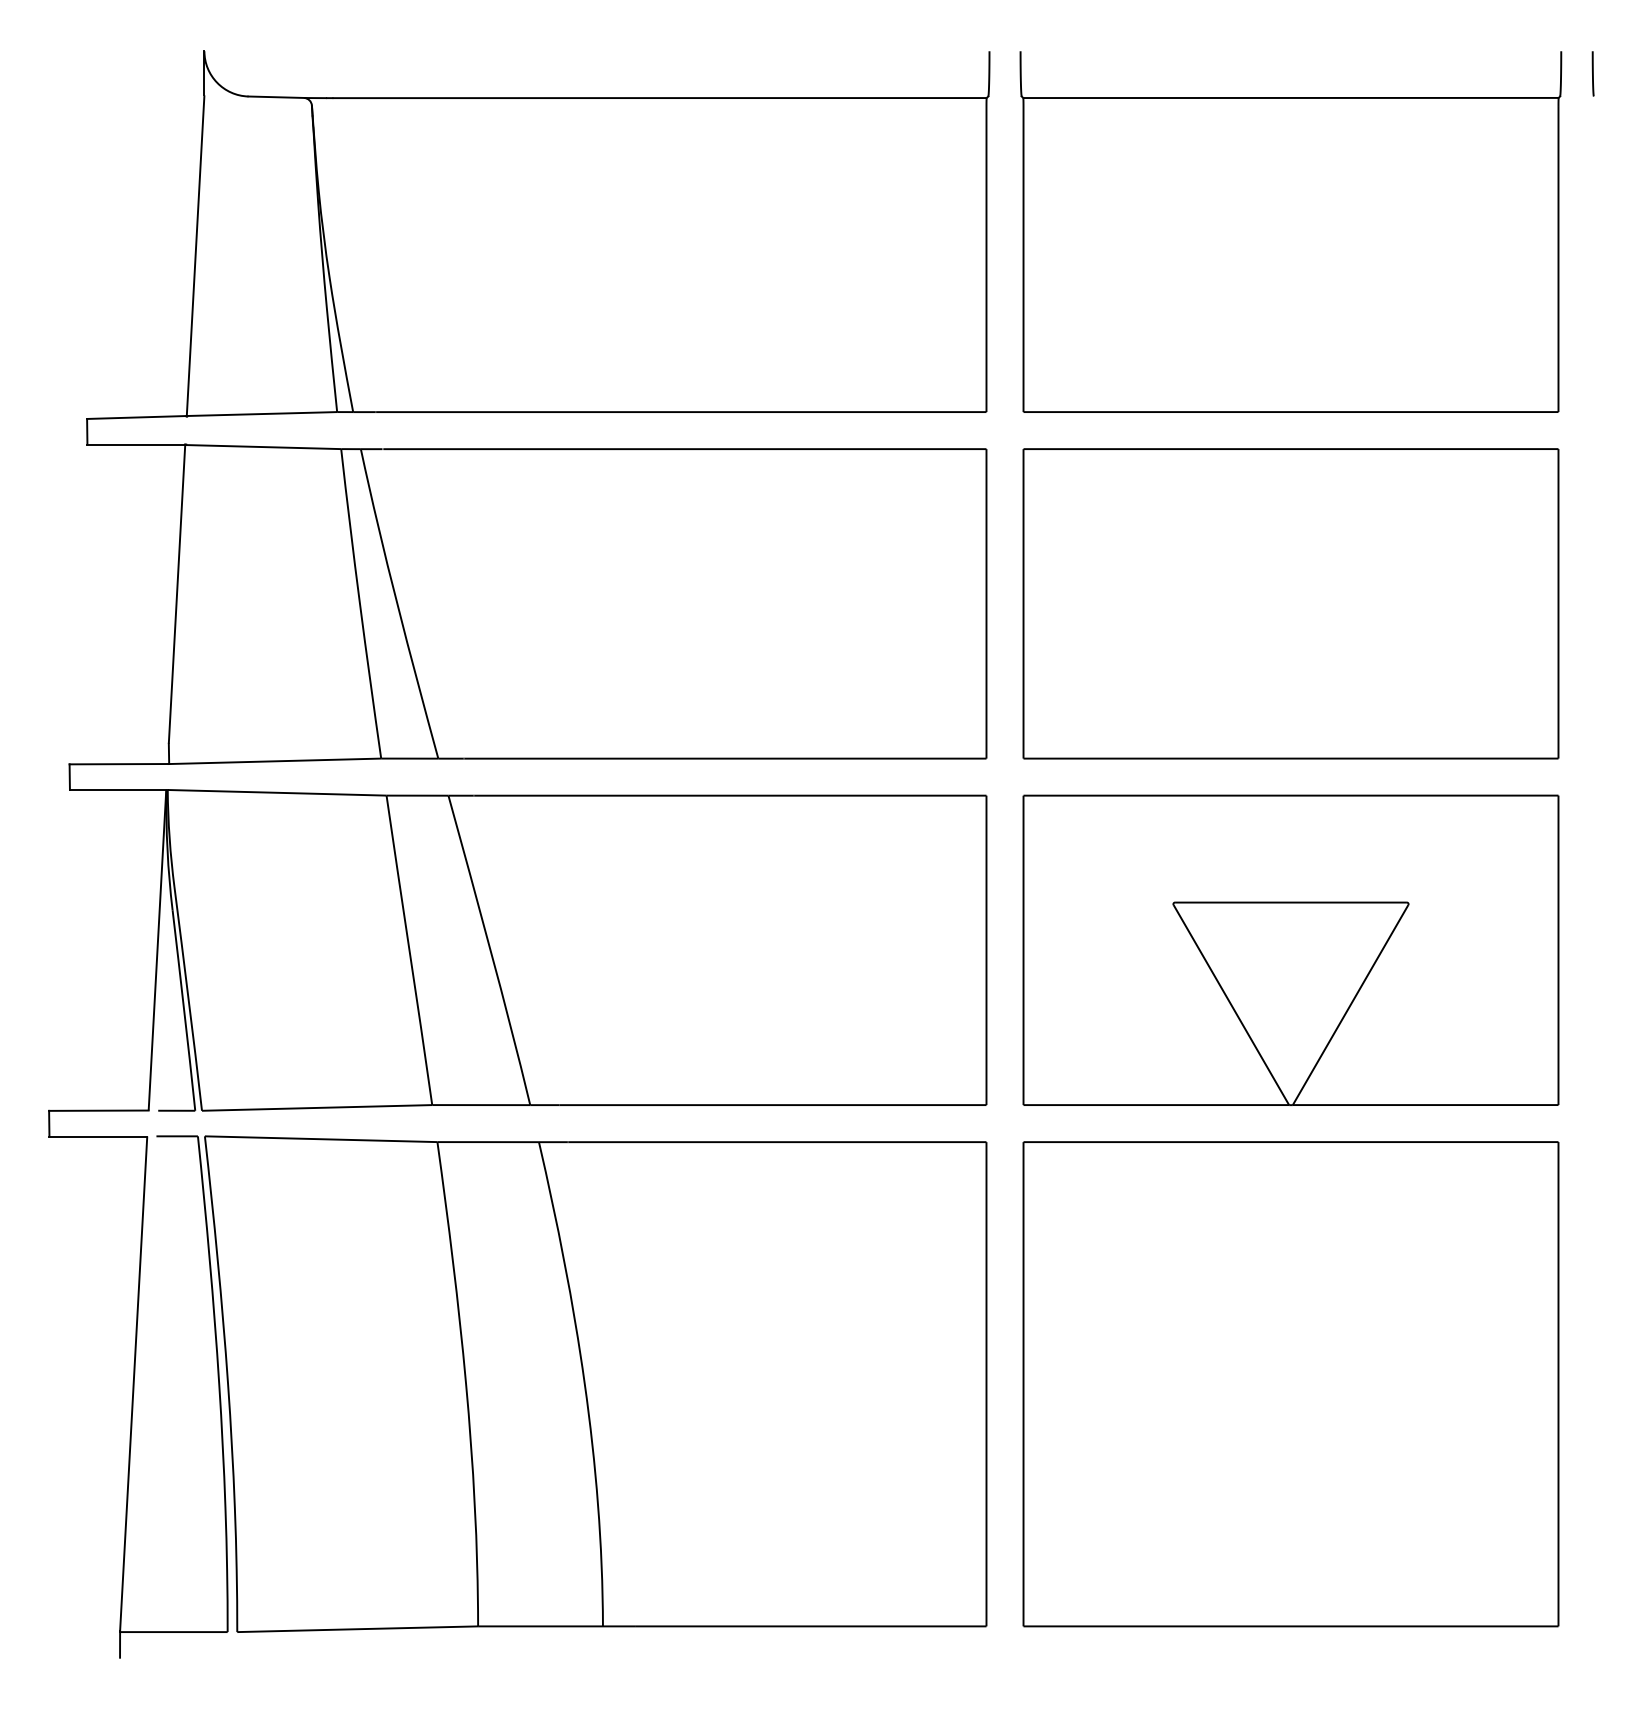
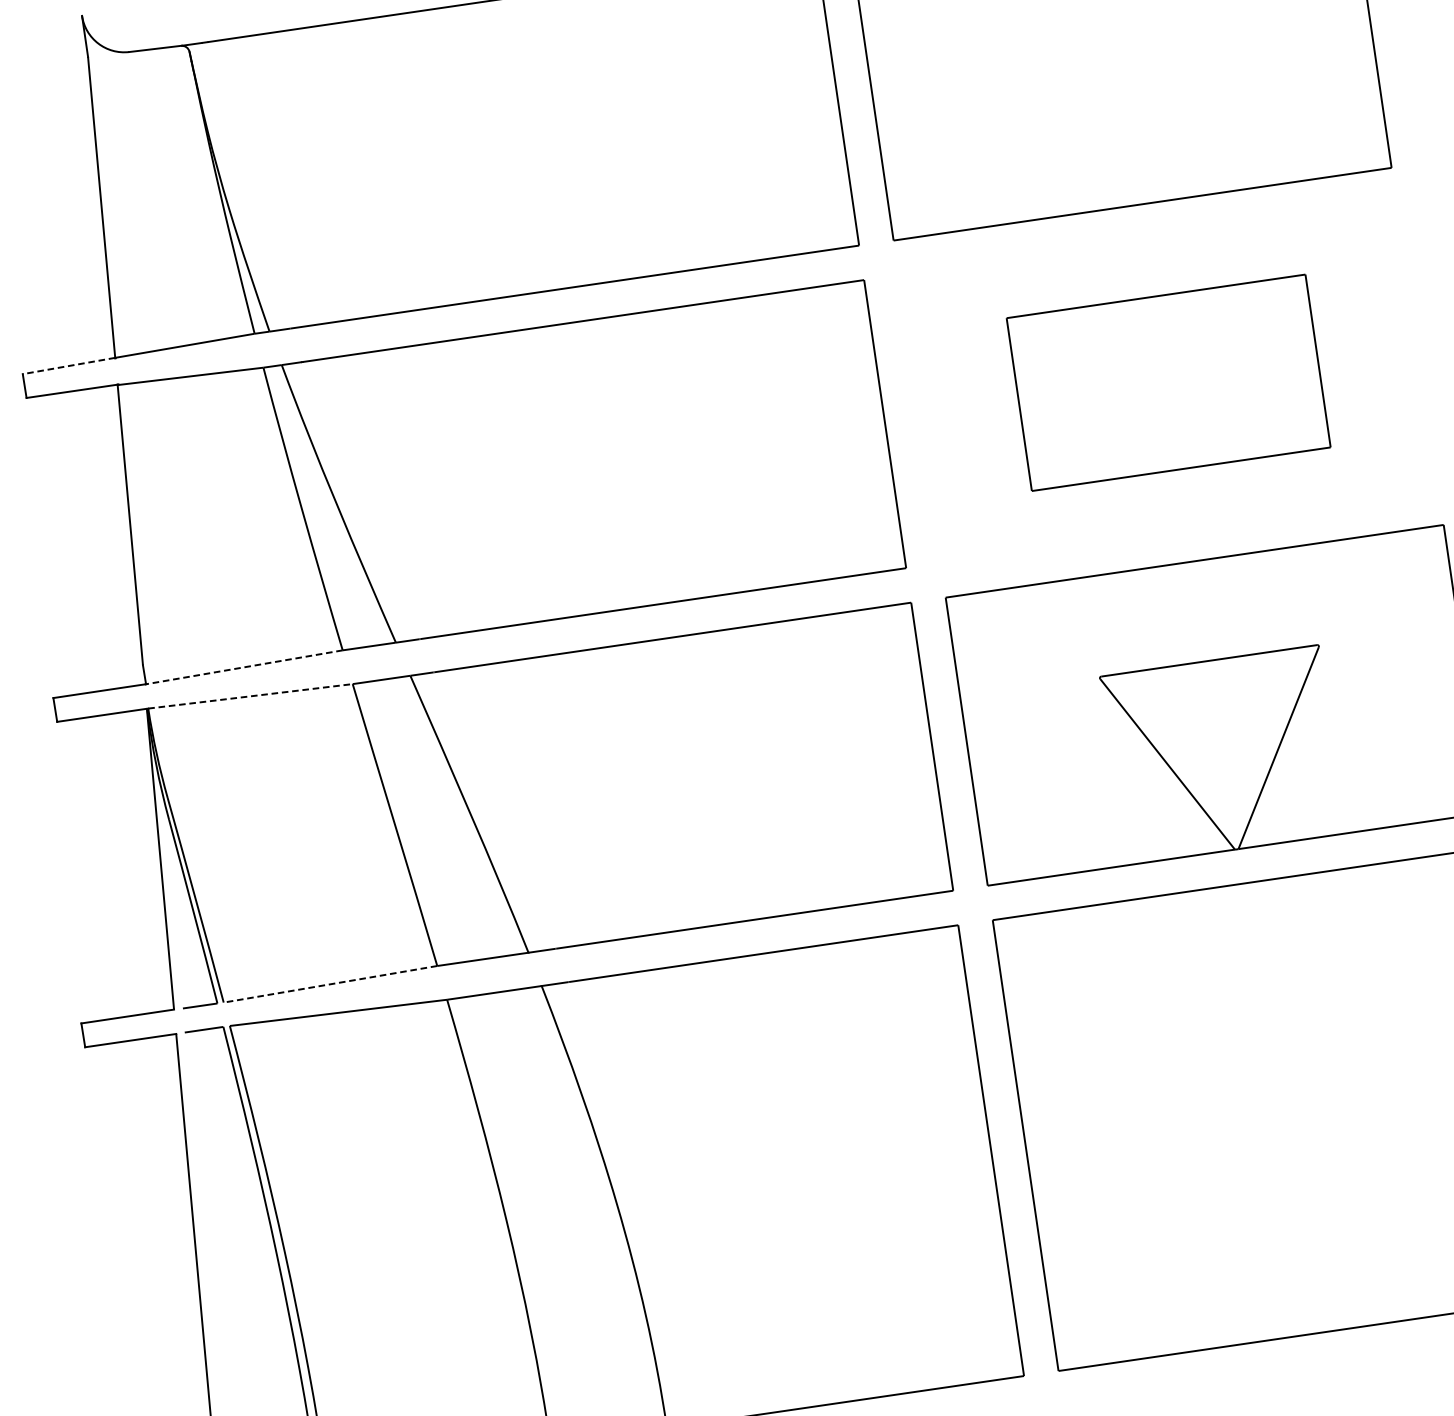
line: (136, 417) -> (68, 366), solid -> dashed
part: (1290, 603) -> (1168, 382), size x0.6
line: (273, 761) -> (242, 667), solid -> dashed
line: (276, 792) -> (249, 696), solid -> dashed
line: (316, 1107) -> (329, 983), solid -> dashed

